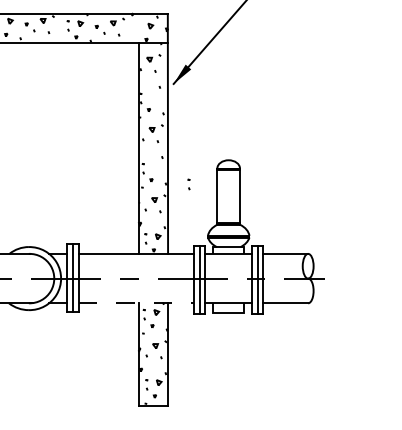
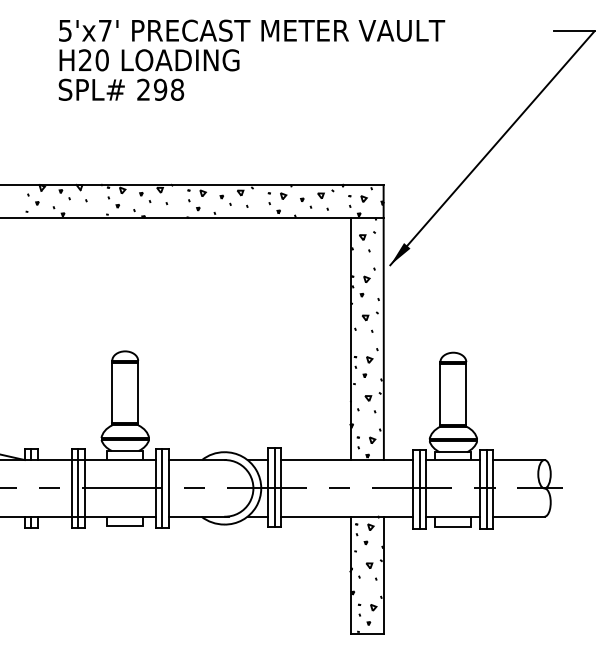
line: (152, 95) -> (366, 278), added
line: (155, 165) -> (369, 358), added
part: (188, 184) -> (349, 201), moved
line: (136, 303) -> (347, 516), dashed -> solid

